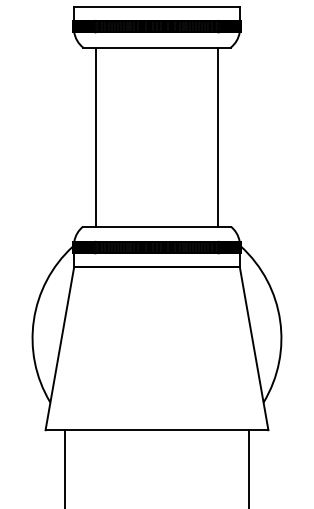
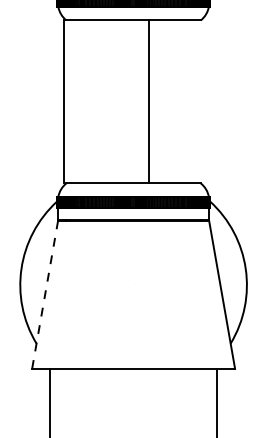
line: (96, 136) -> (63, 101), moved
line: (217, 136) -> (148, 101), moved
line: (59, 348) -> (44, 294), solid -> dashed

